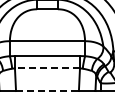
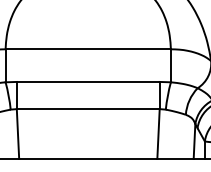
line: (47, 68) -> (88, 109), dashed -> solid
line: (47, 91) -> (88, 159), dashed -> solid

